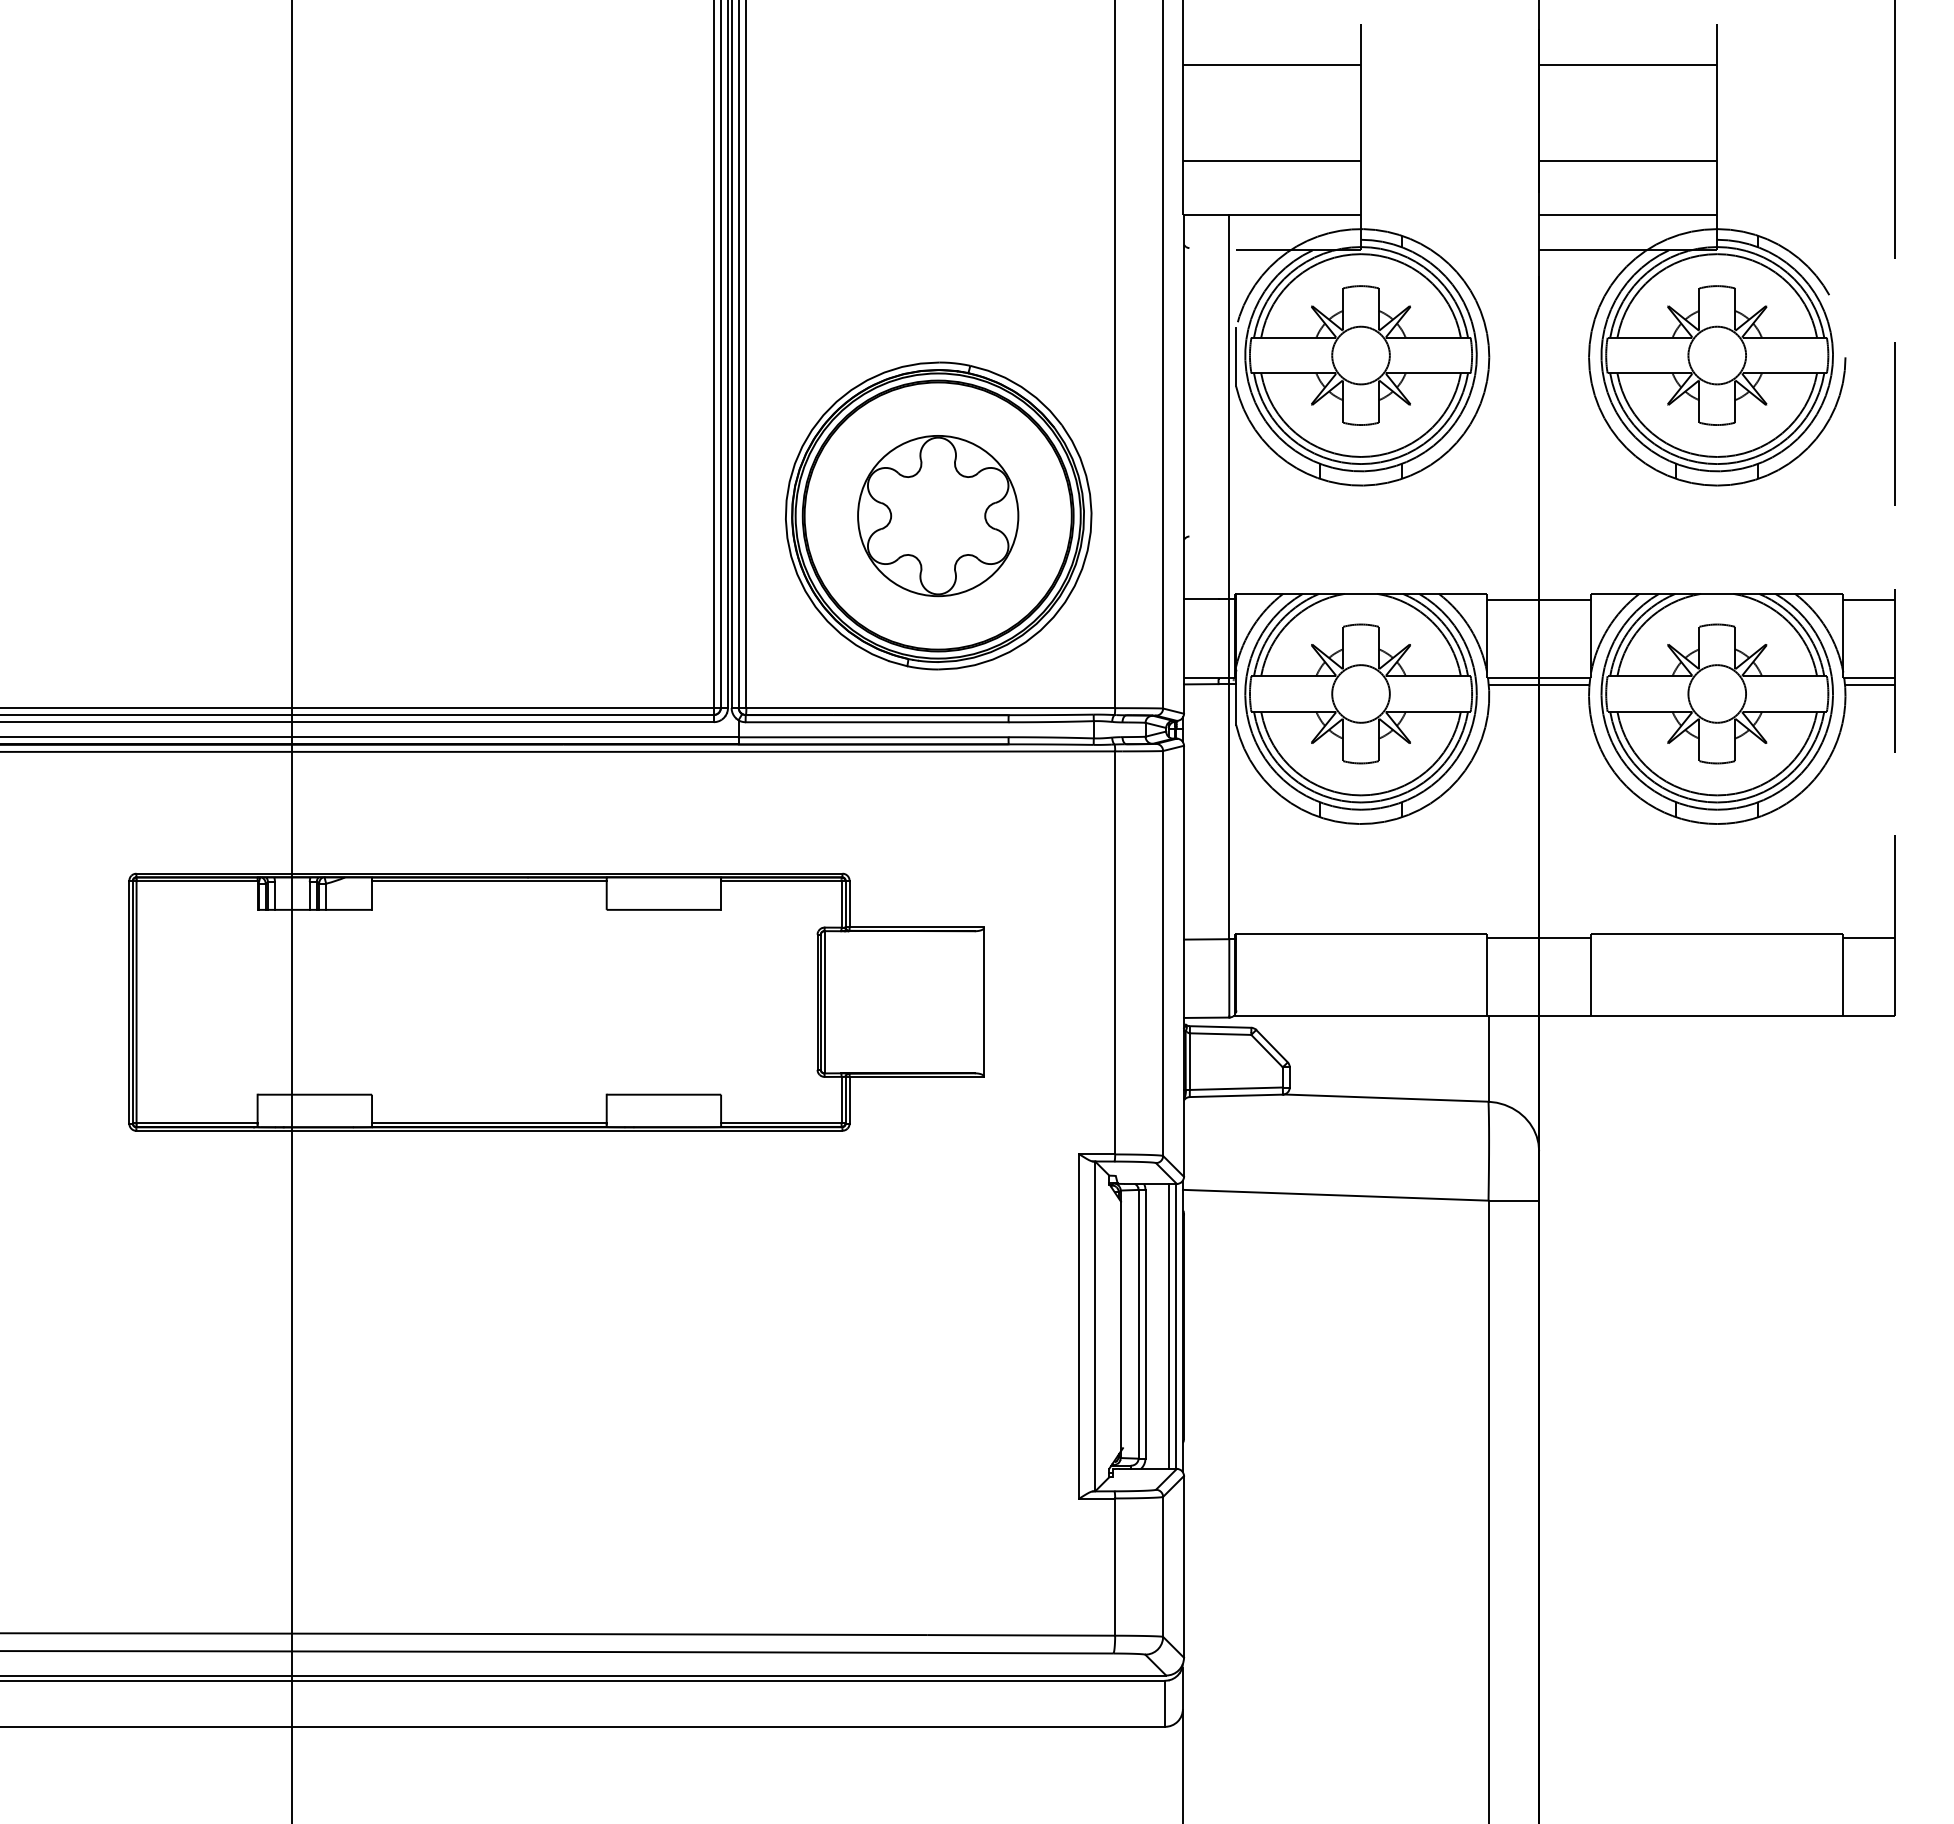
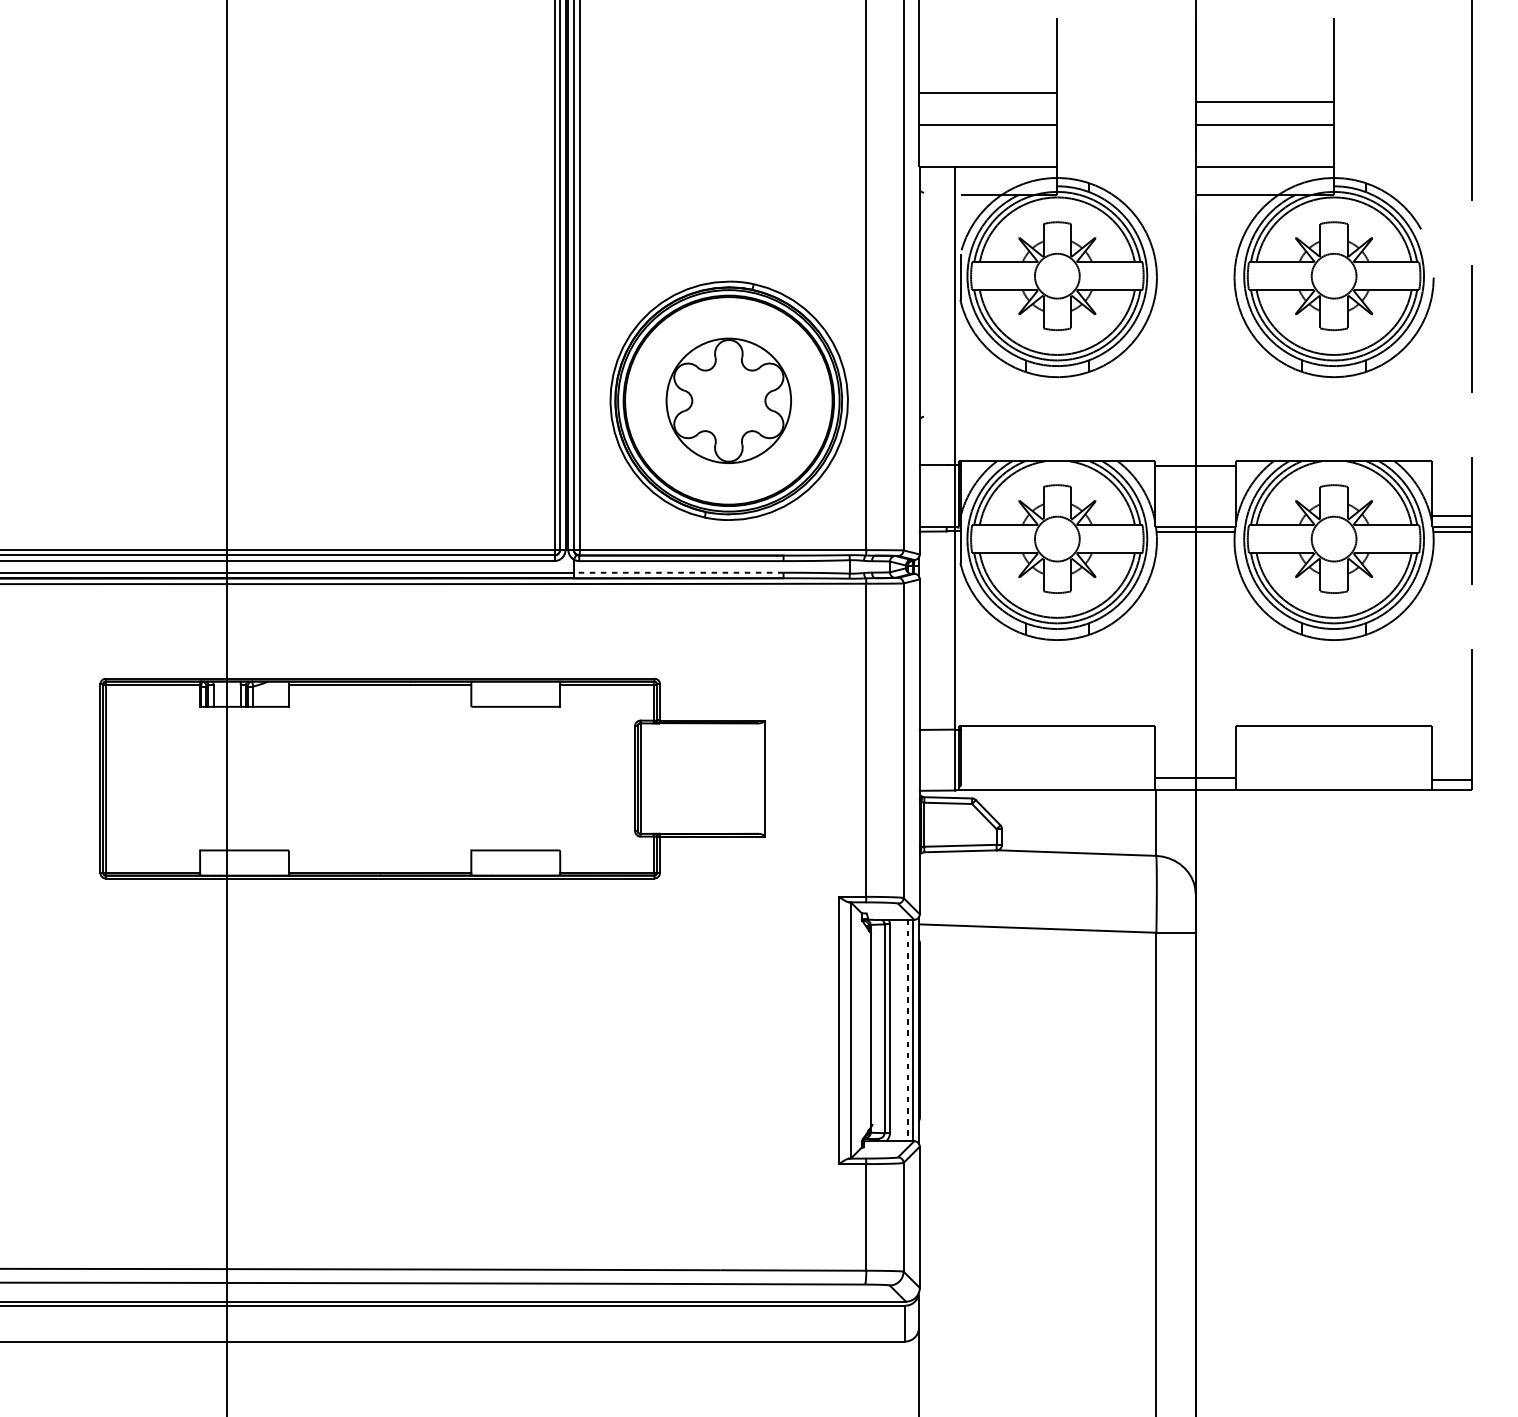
line: (1271, 65) -> (987, 93), moved
line: (1628, 65) -> (1265, 102), moved
line: (1869, 599) -> (1452, 515), moved
line: (873, 737) -> (678, 572), solid -> dashed
line: (1539, 938) -> (1196, 778), moved
line: (1869, 938) -> (1452, 780), moved
line: (1168, 1326) -> (907, 1030), solid -> dashed

